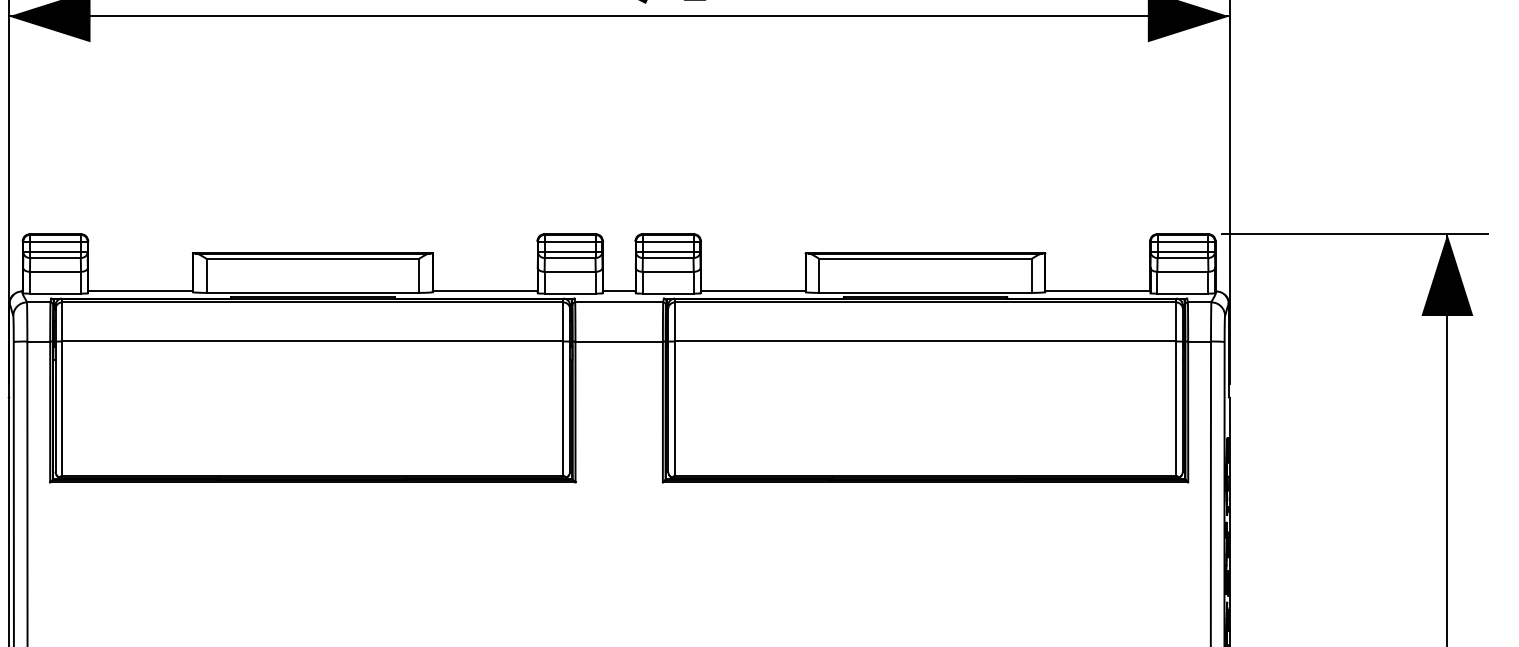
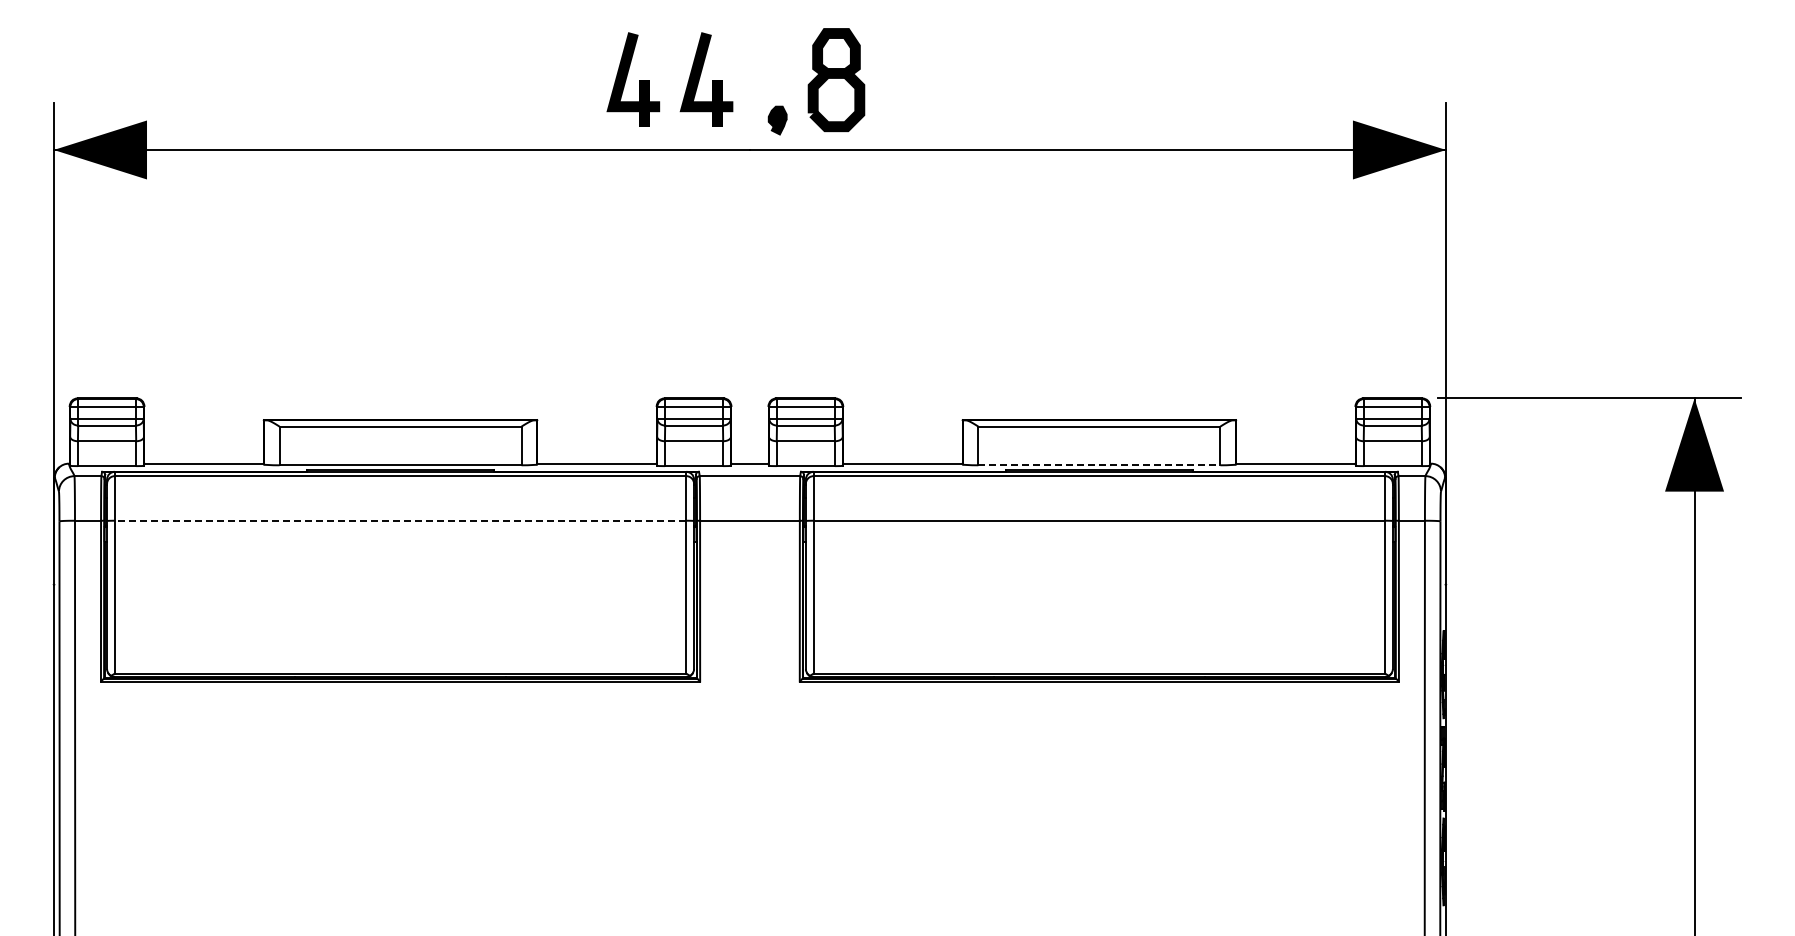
line: (925, 293) -> (1099, 465), solid -> dashed
line: (312, 341) -> (400, 520), solid -> dashed

